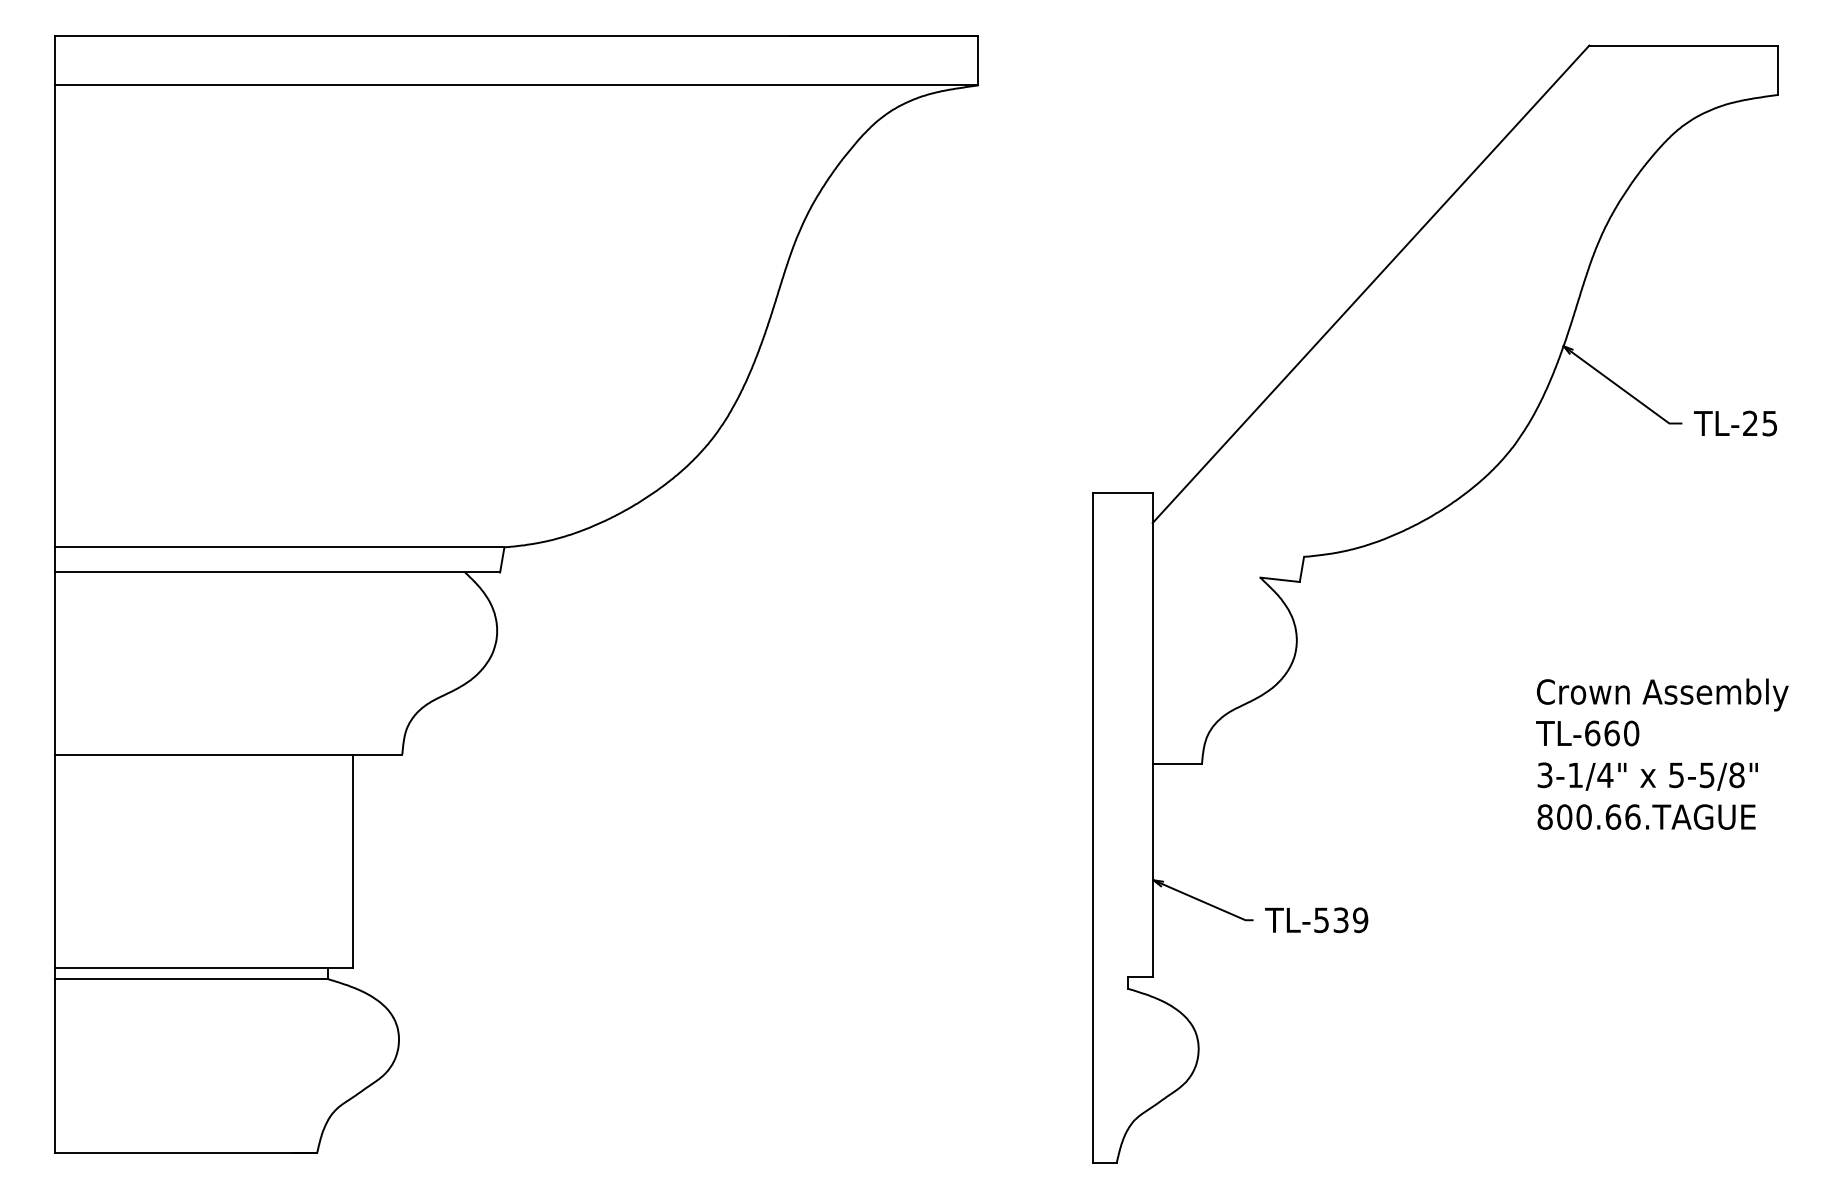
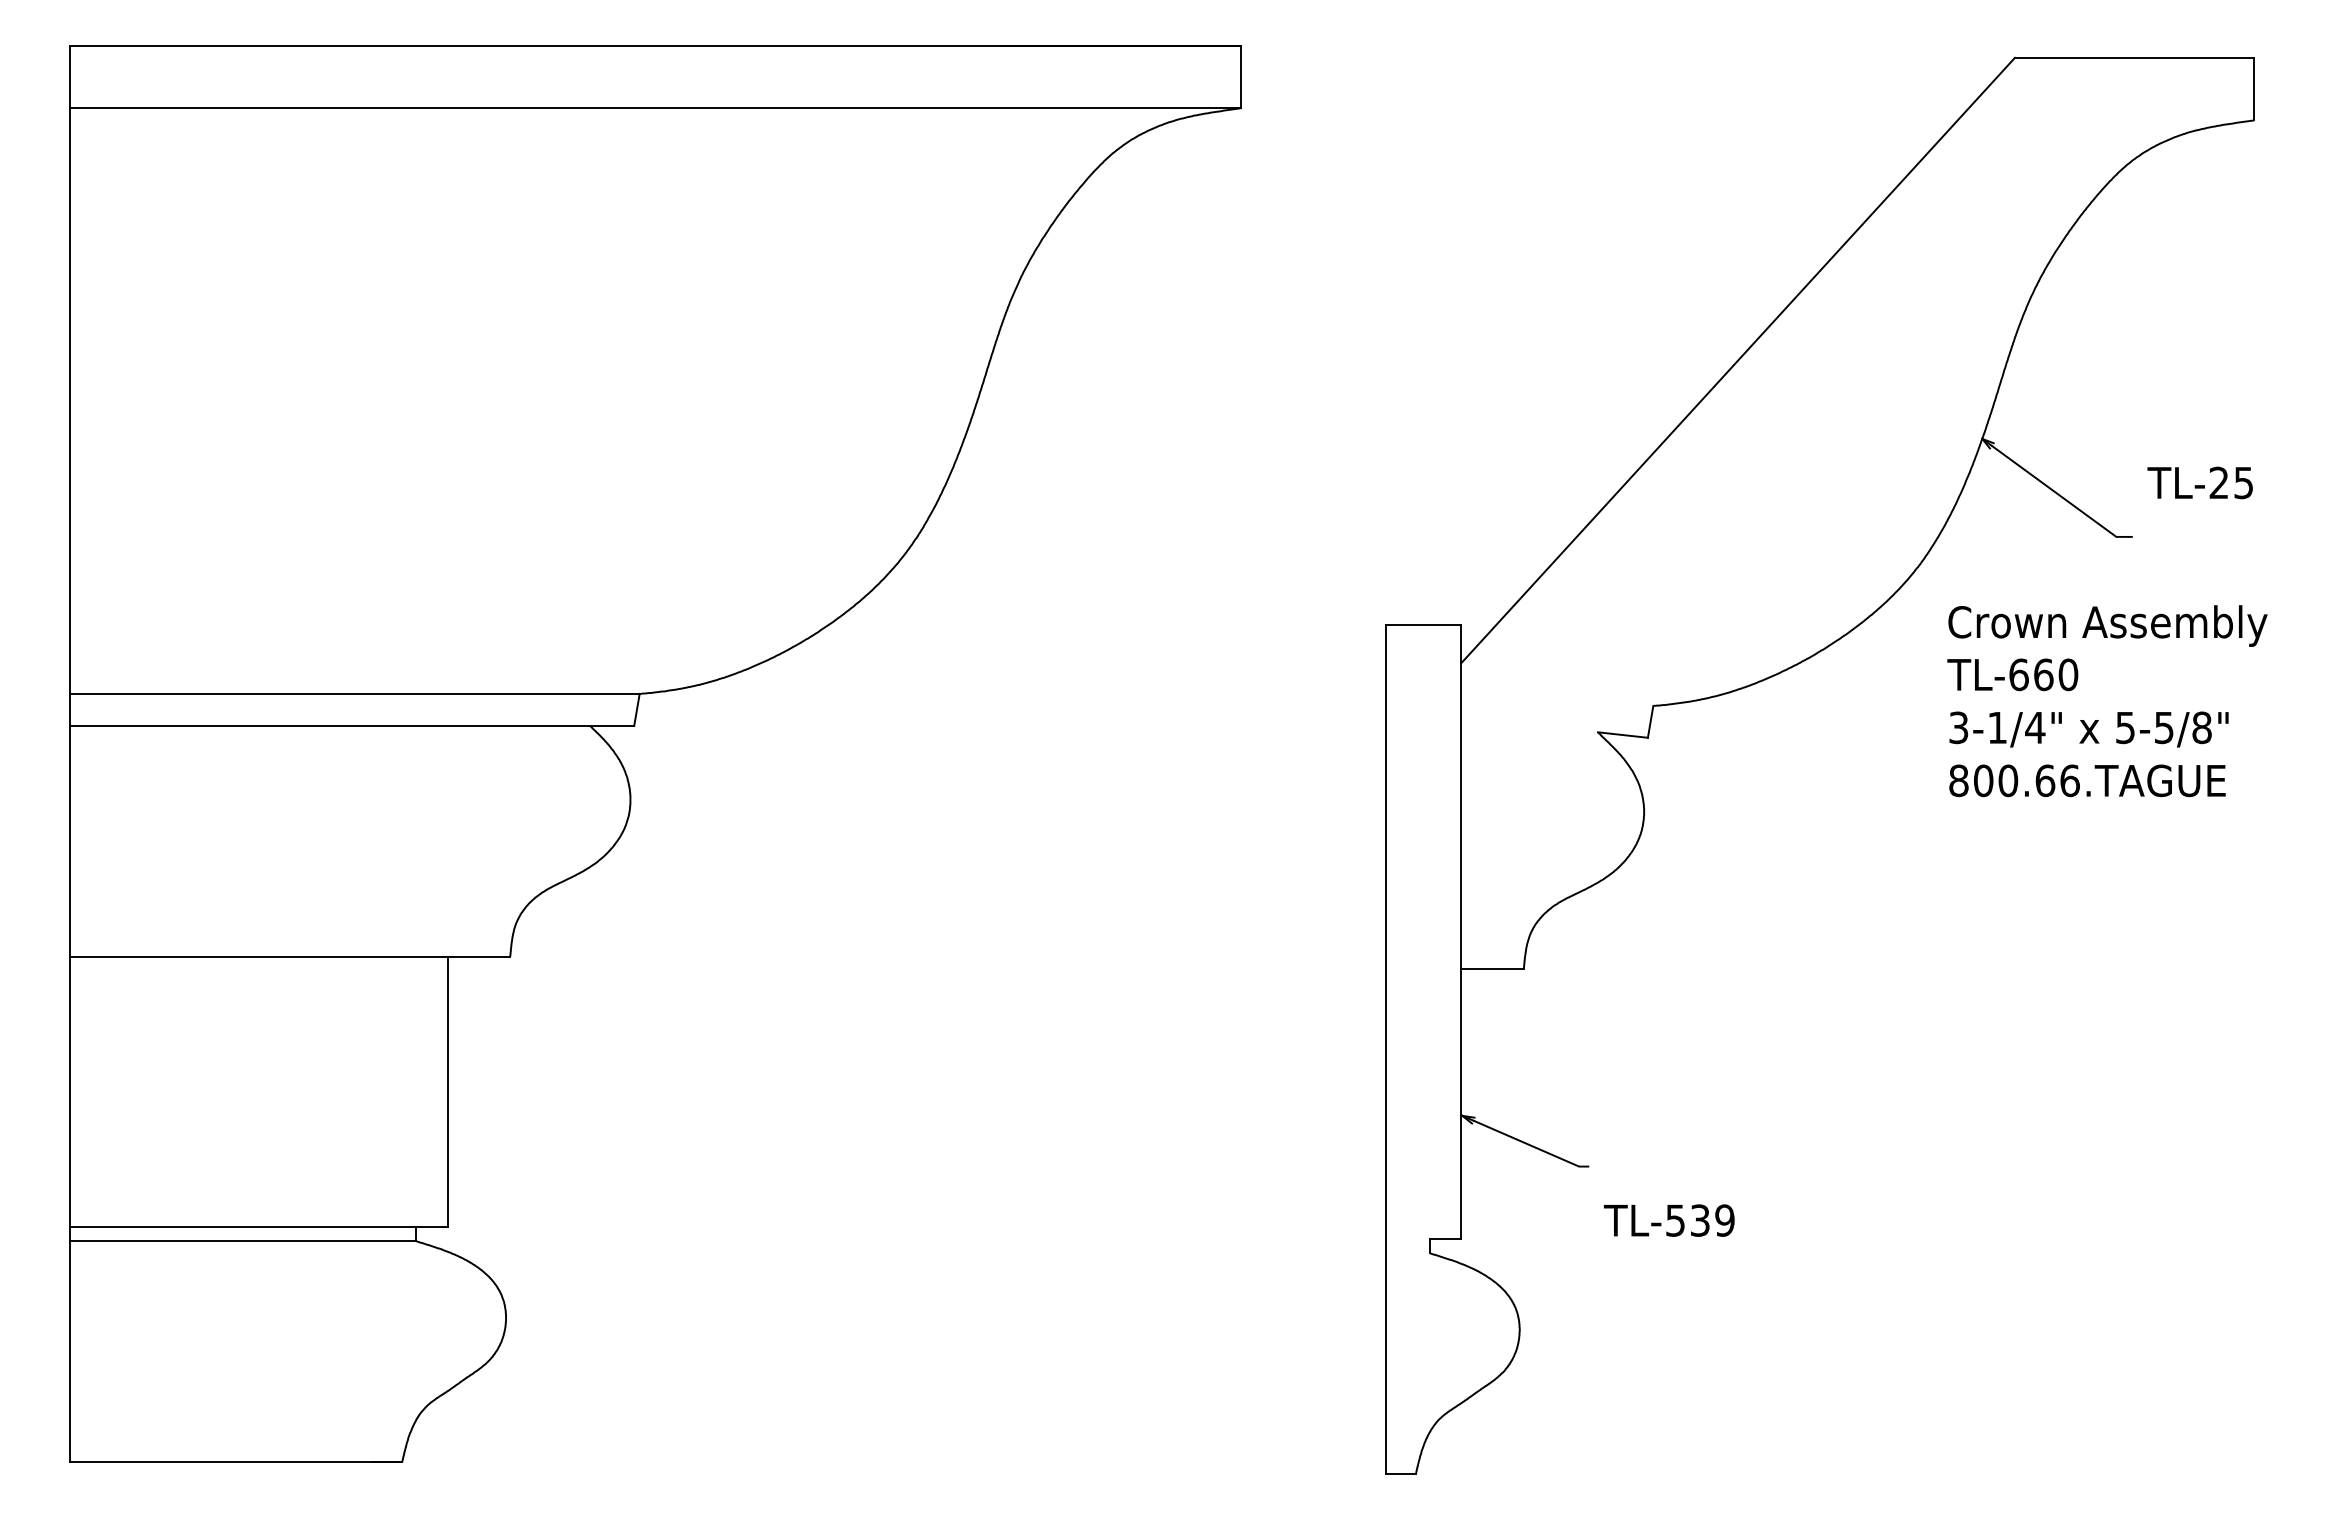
text: (1734, 423) -> (2199, 482), moved
text: (1662, 754) -> (2107, 701), moved
text: (1316, 920) -> (1668, 1220), moved

